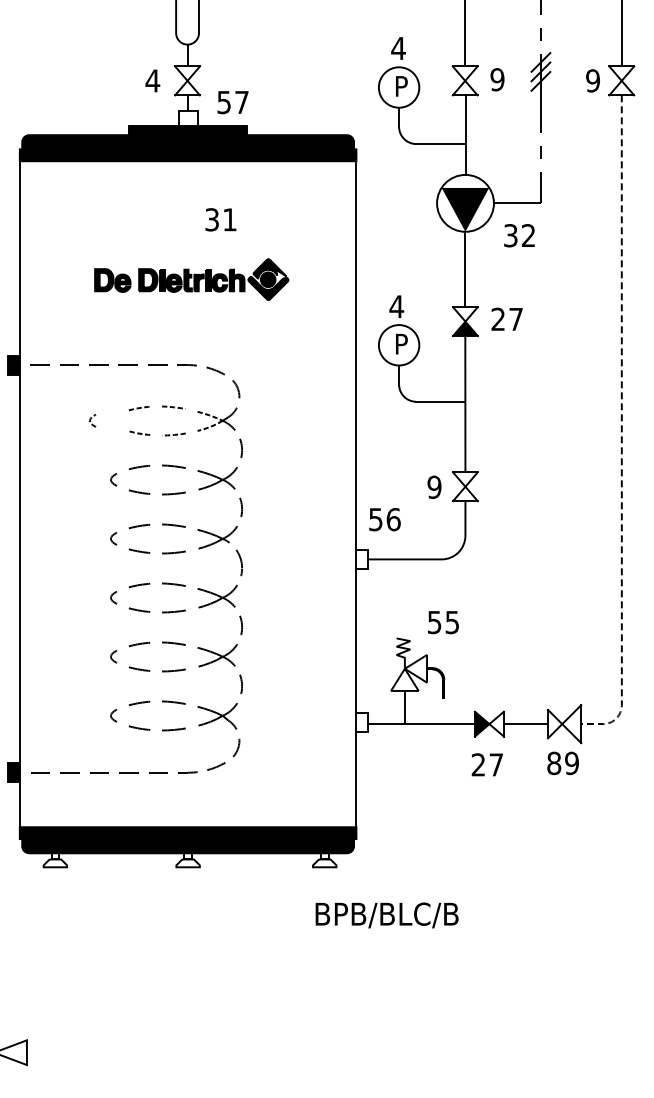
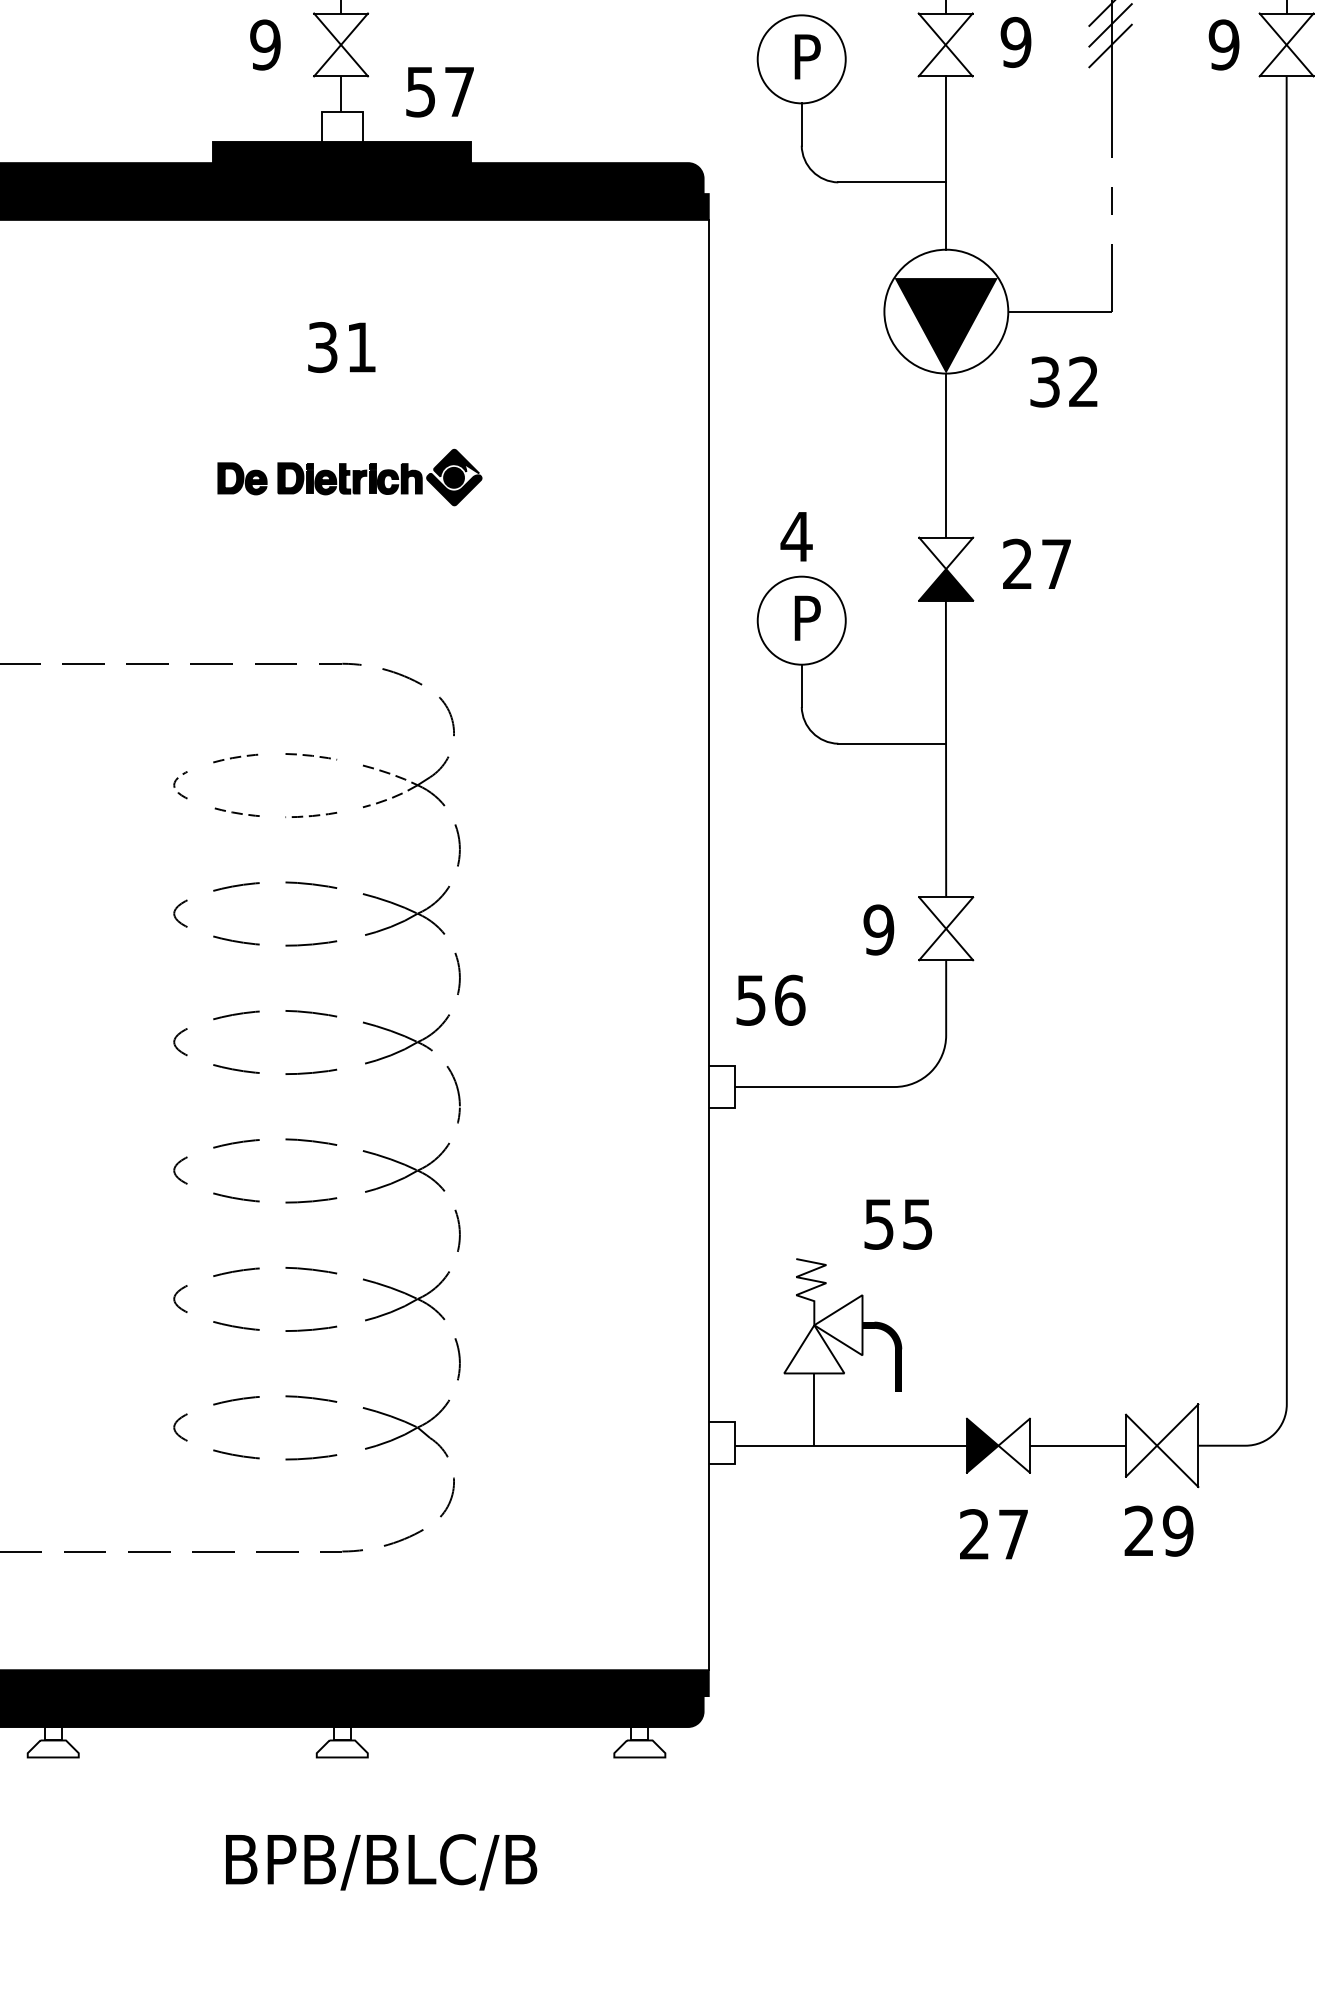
text: (152, 80) -> (264, 44), 4 -> 9
text: (220, 219) -> (340, 346), moved
part: (191, 279) -> (349, 477), size x0.62
curve: (91, 419) -> (177, 782), moved
line: (621, 432) -> (1286, 810), dashed -> solid
text: (554, 763) -> (1140, 1531), 89 -> 29
text: (386, 915) -> (380, 1862), moved

